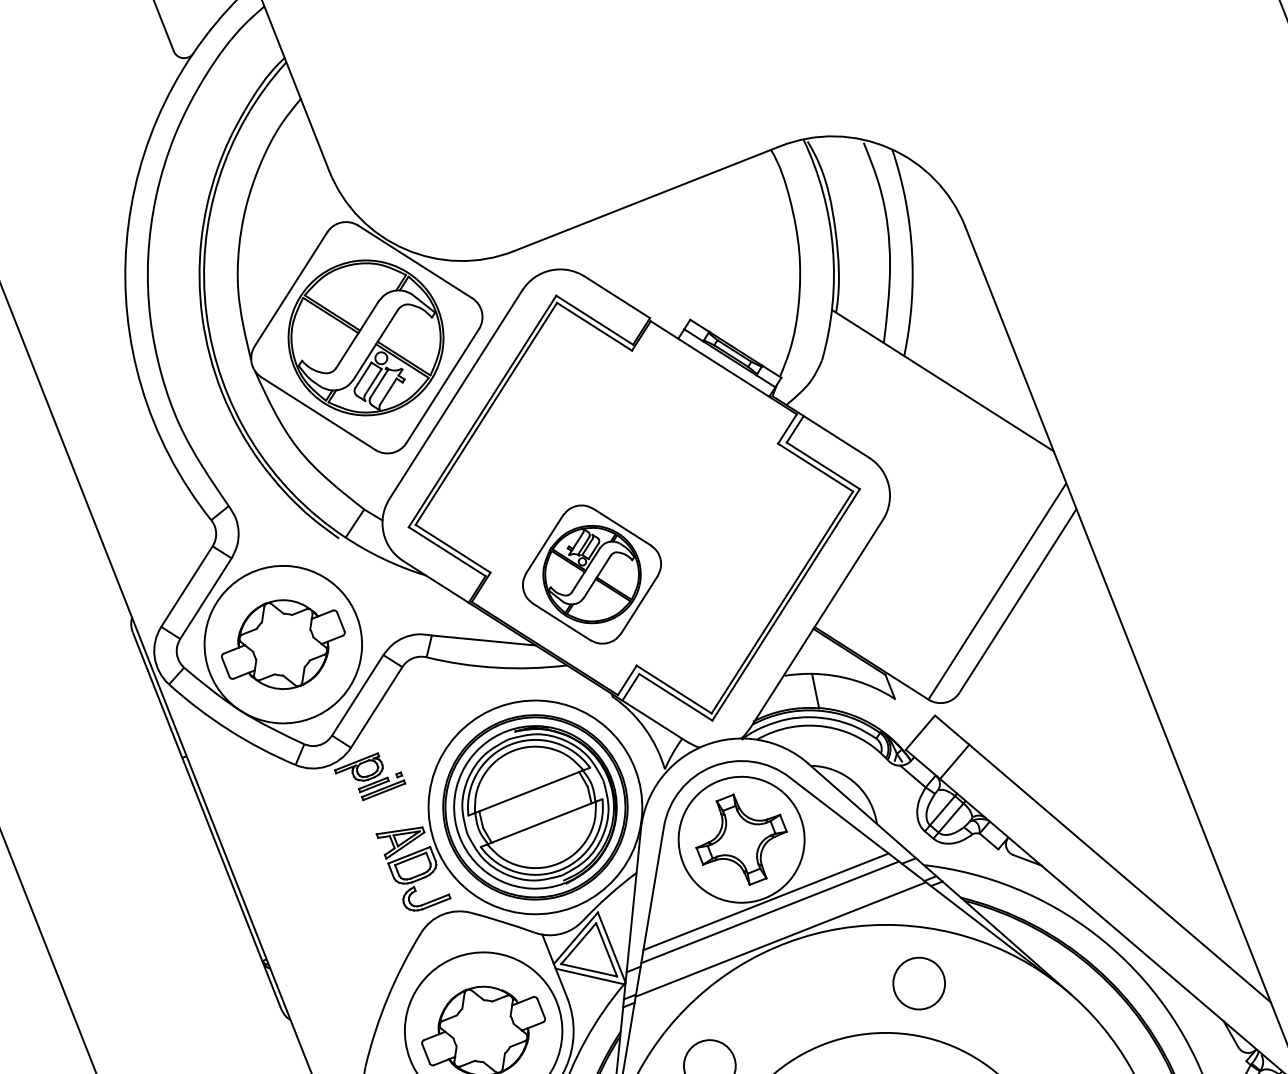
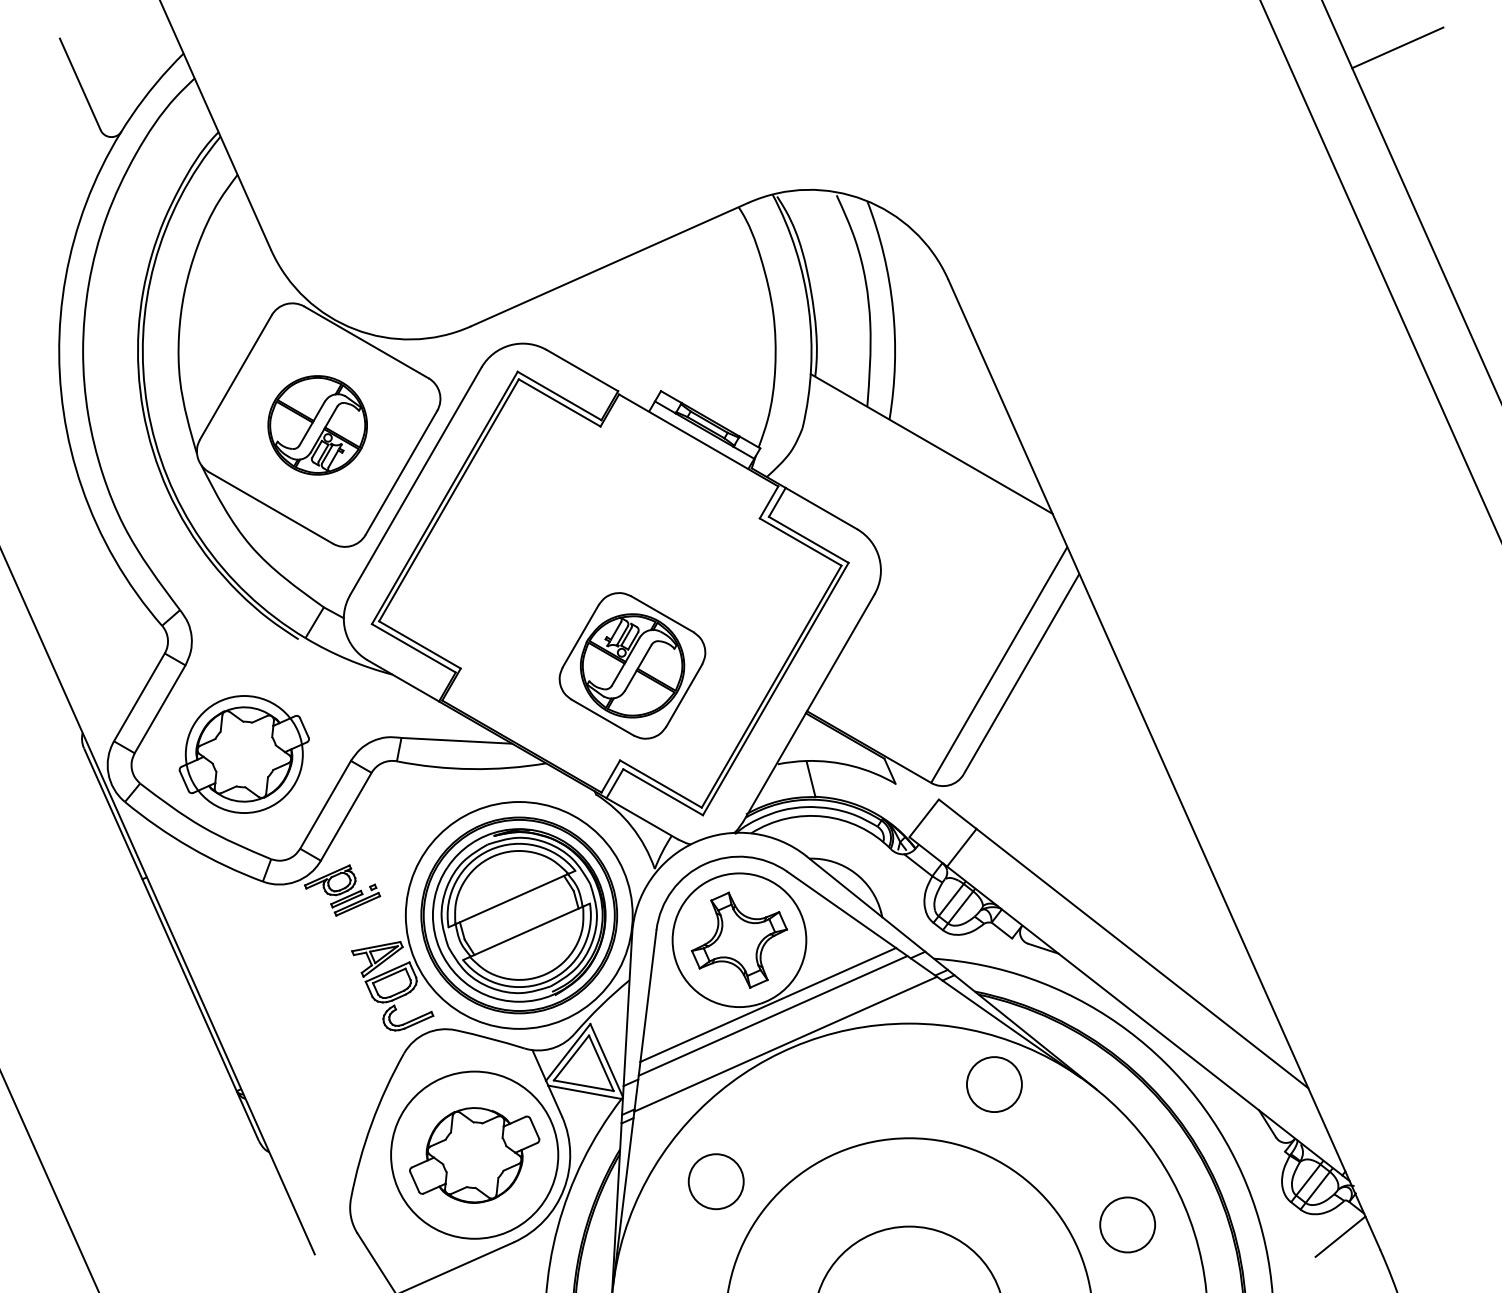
part: (365, 338) -> (317, 425), size x0.6
part: (592, 574) -> (632, 665), moved
circle: (282, 644) -> (243, 754), size x0.7
circle: (919, 983) -> (994, 1084), moved

